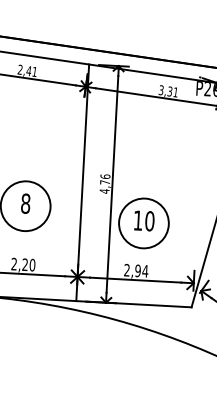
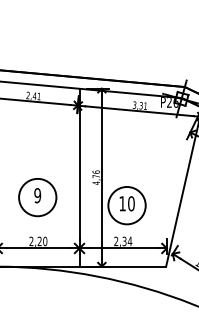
text: (25, 203) -> (37, 195), 8 -> 9
text: (138, 269) -> (124, 240), 2,94 -> 2,34

